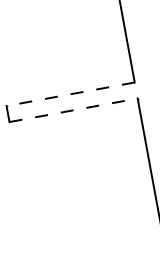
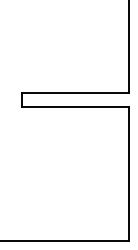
line: (70, 94) -> (75, 93), dashed -> solid
line: (74, 109) -> (76, 106), dashed -> solid

